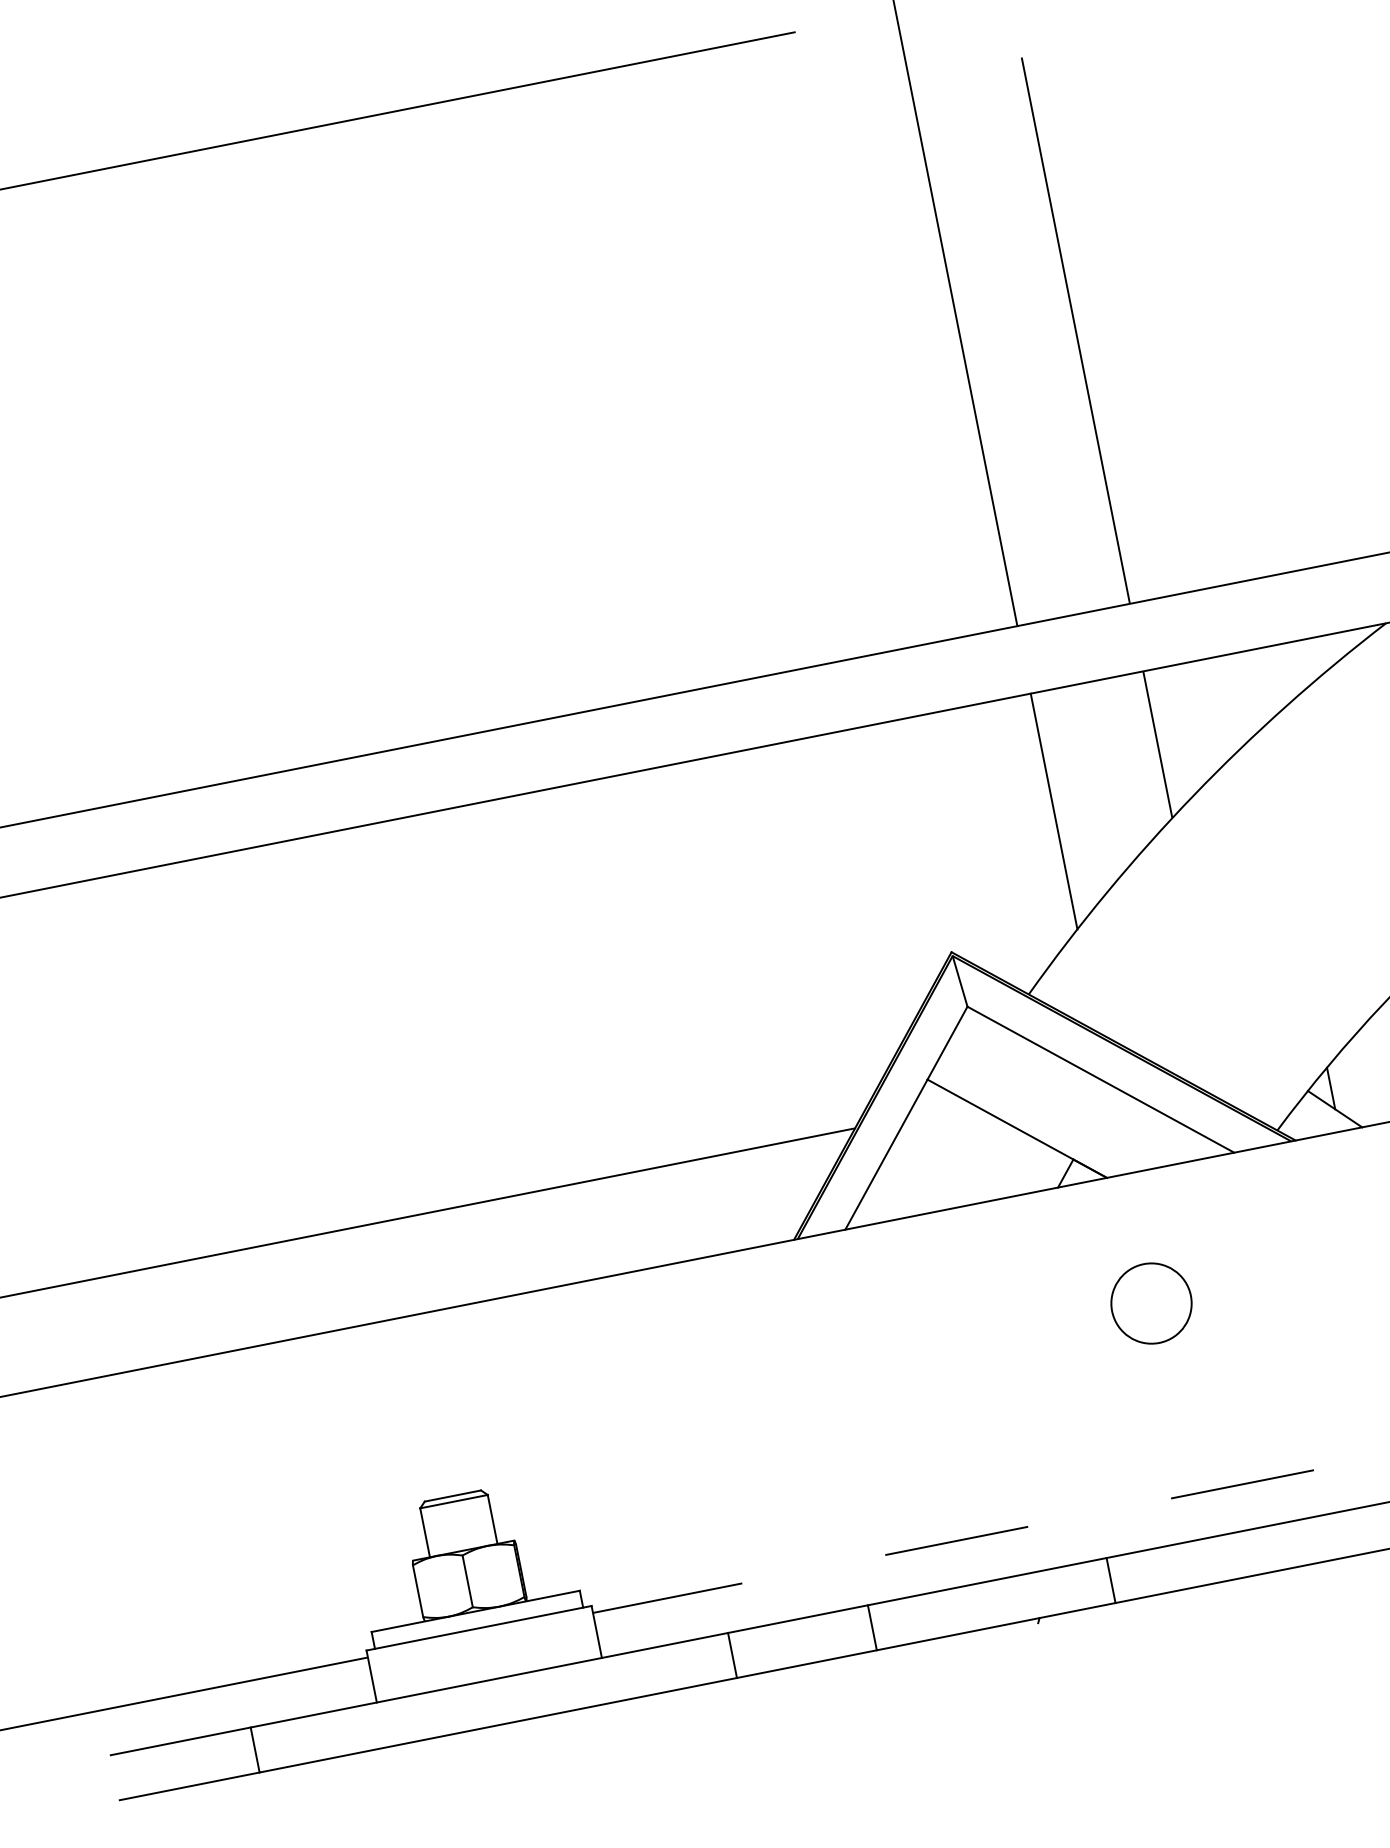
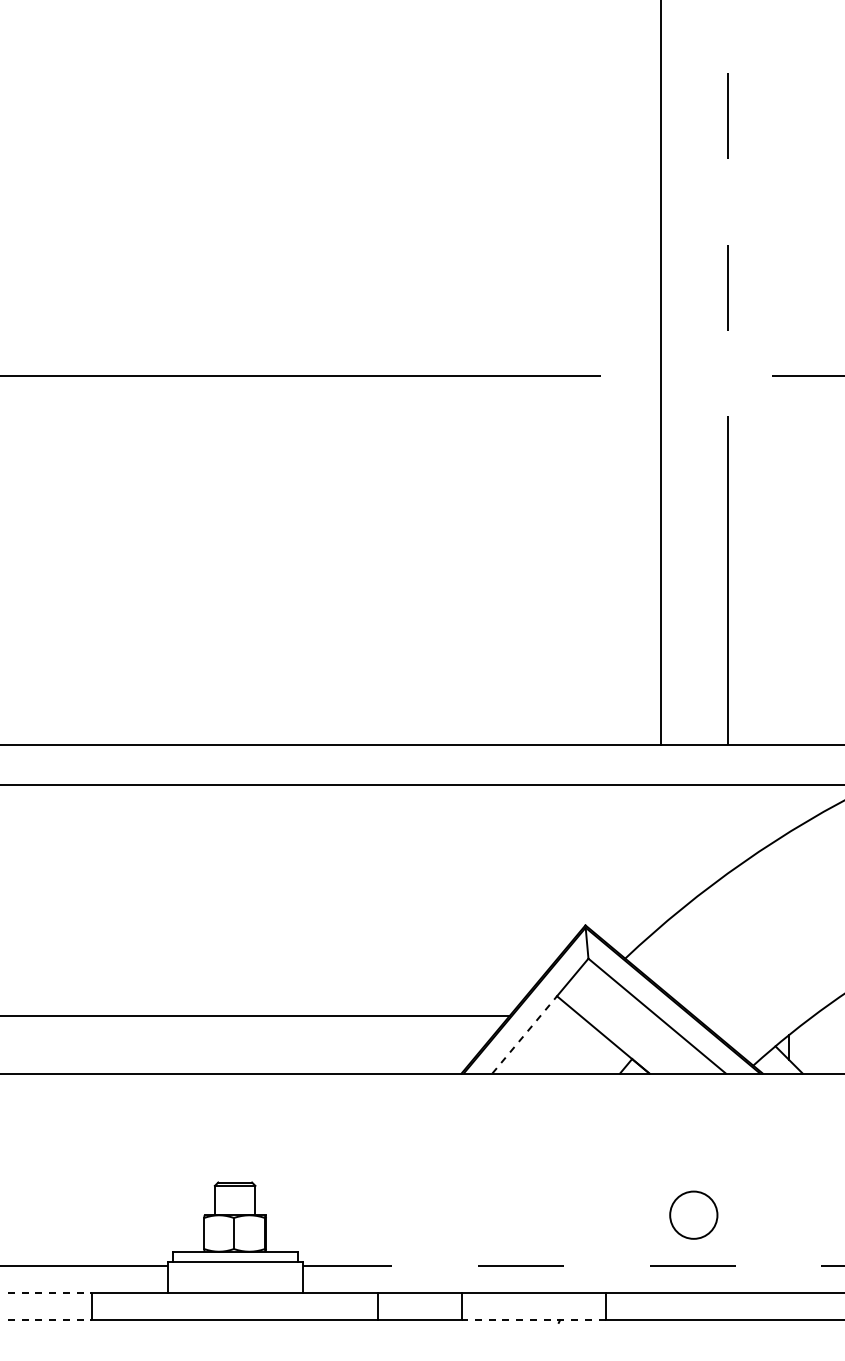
line: (1158, 745) -> (728, 829), removed
line: (1053, 811) -> (660, 855), removed
line: (887, 1153) -> (525, 1034), solid -> dashed
circle: (1150, 1302) -> (693, 1214), moved
line: (996, 1627) -> (534, 1320), solid -> dashed
line: (180, 1742) -> (49, 1293), solid -> dashed
line: (189, 1787) -> (49, 1320), solid -> dashed

